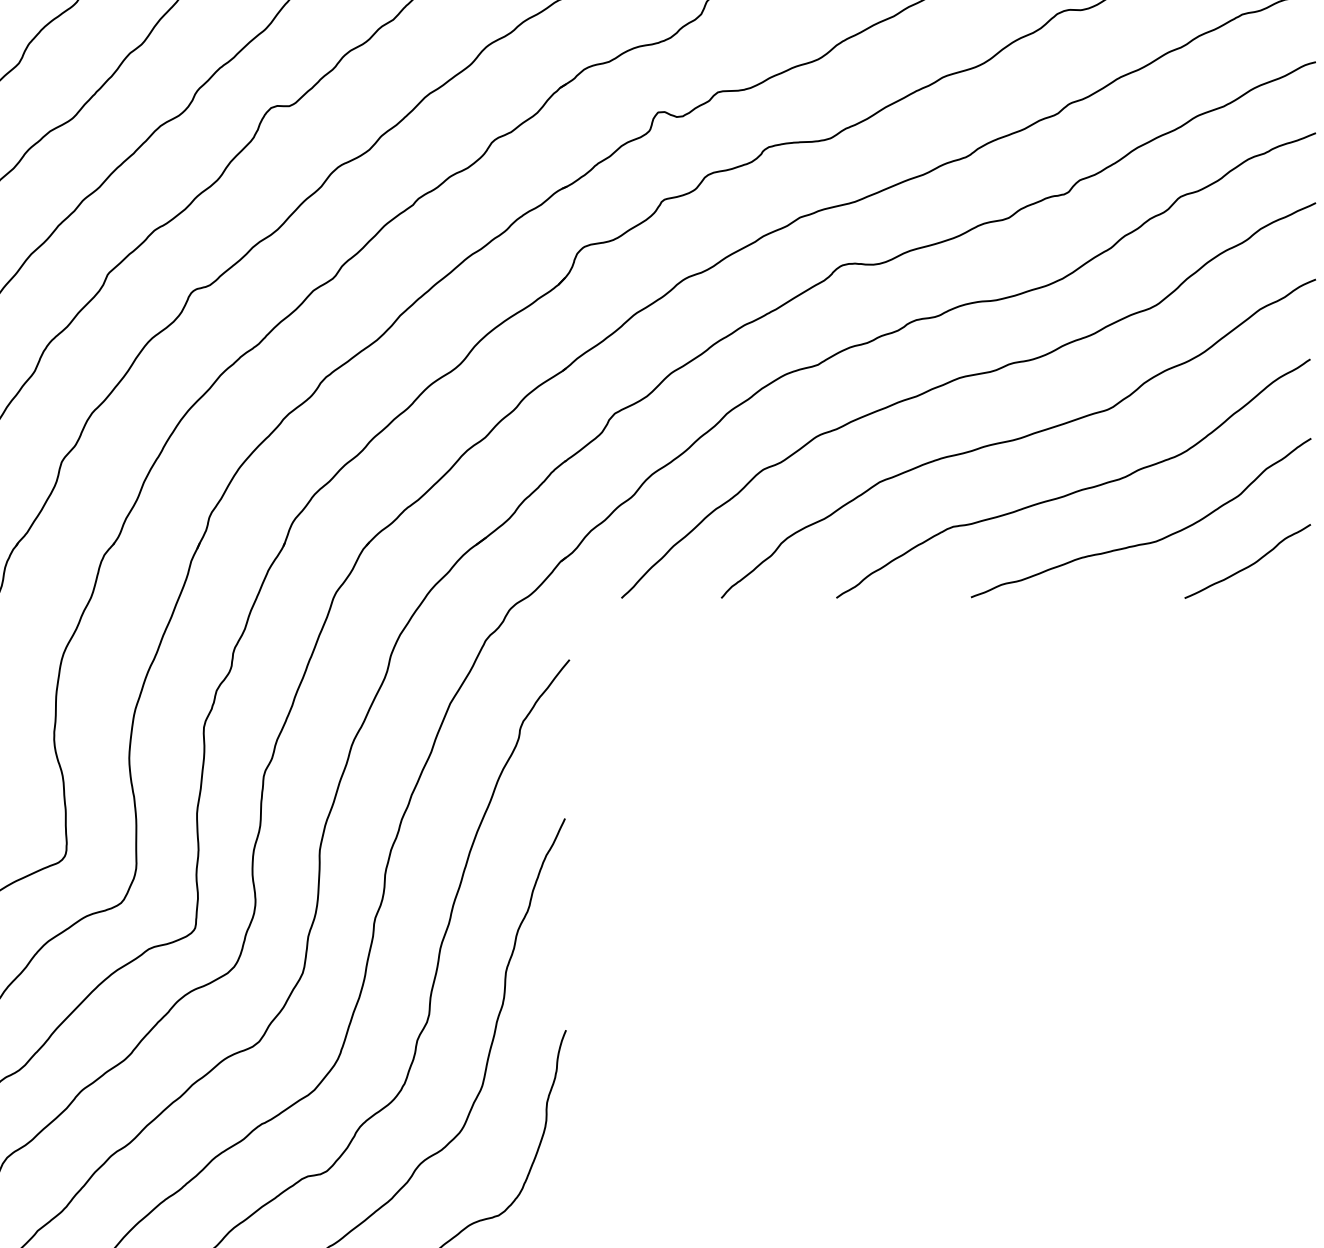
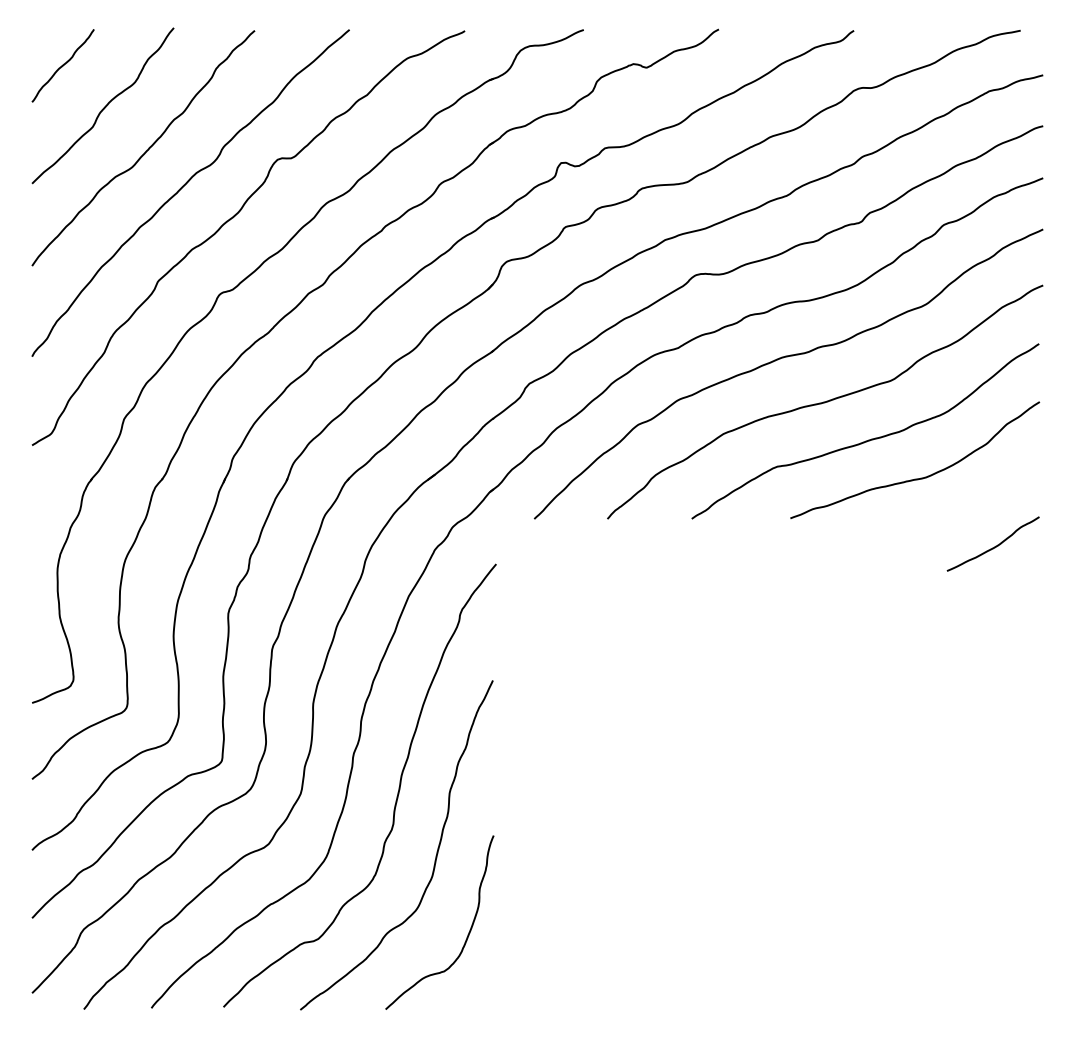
curve: (1250, 563) -> (995, 545), moved

